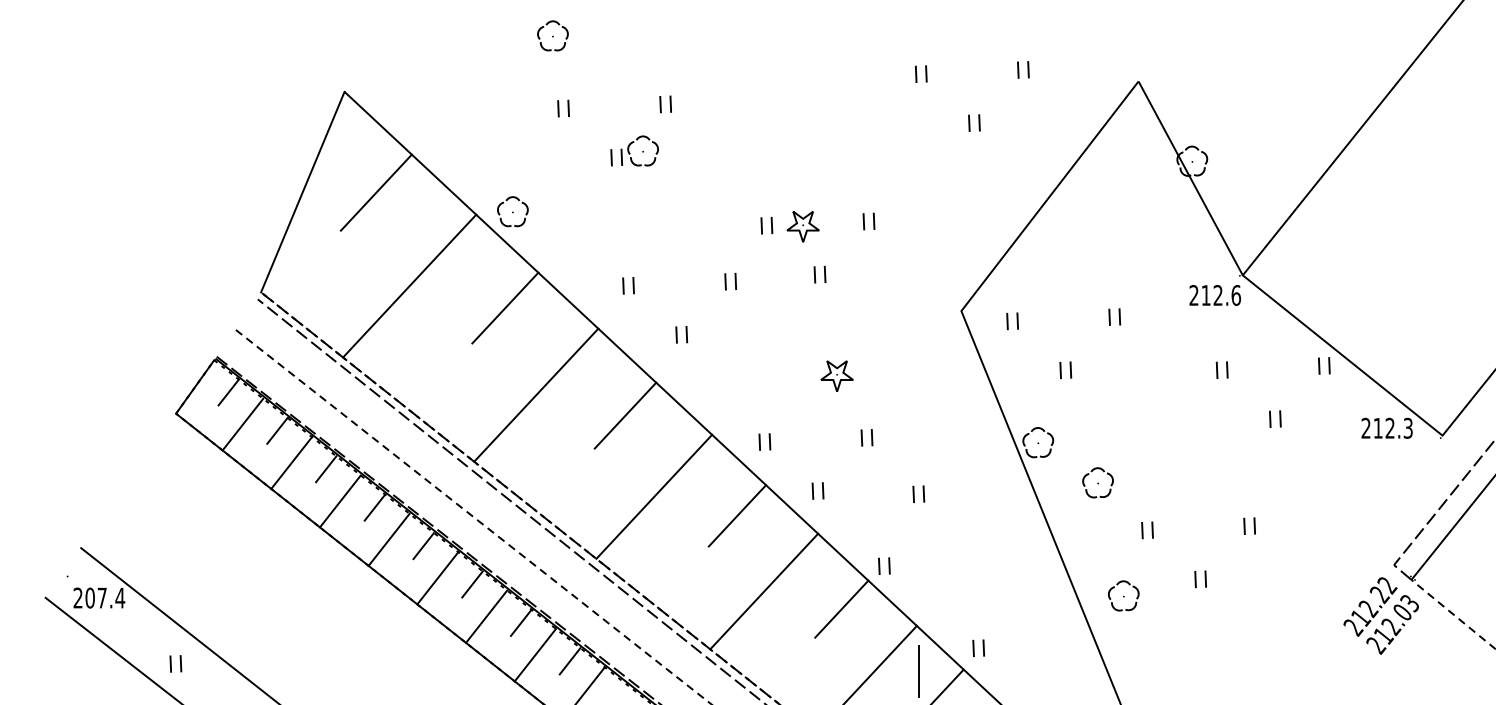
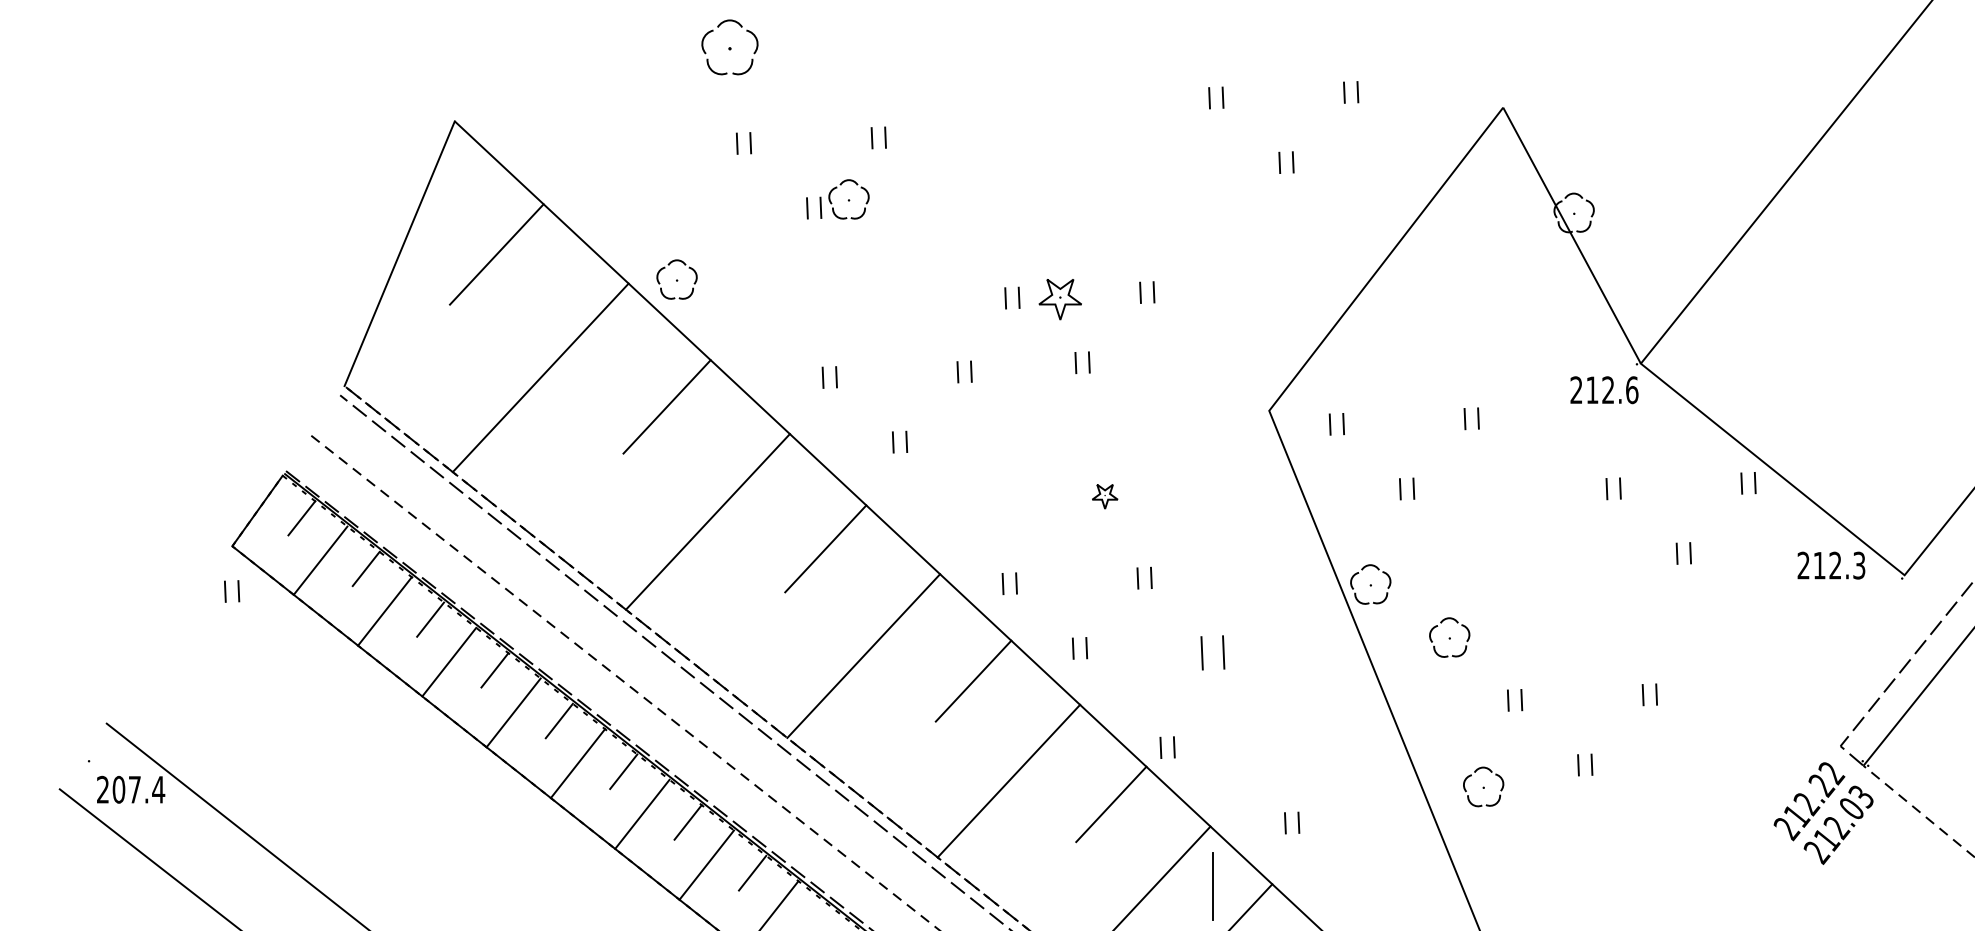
part: (552, 35) -> (729, 46), size x1.4
part: (836, 375) -> (1104, 495), size x0.6
part: (918, 493) -> (1212, 651), size x1.6
part: (978, 648) -> (1291, 823), moved
part: (175, 663) -> (231, 590), moved

